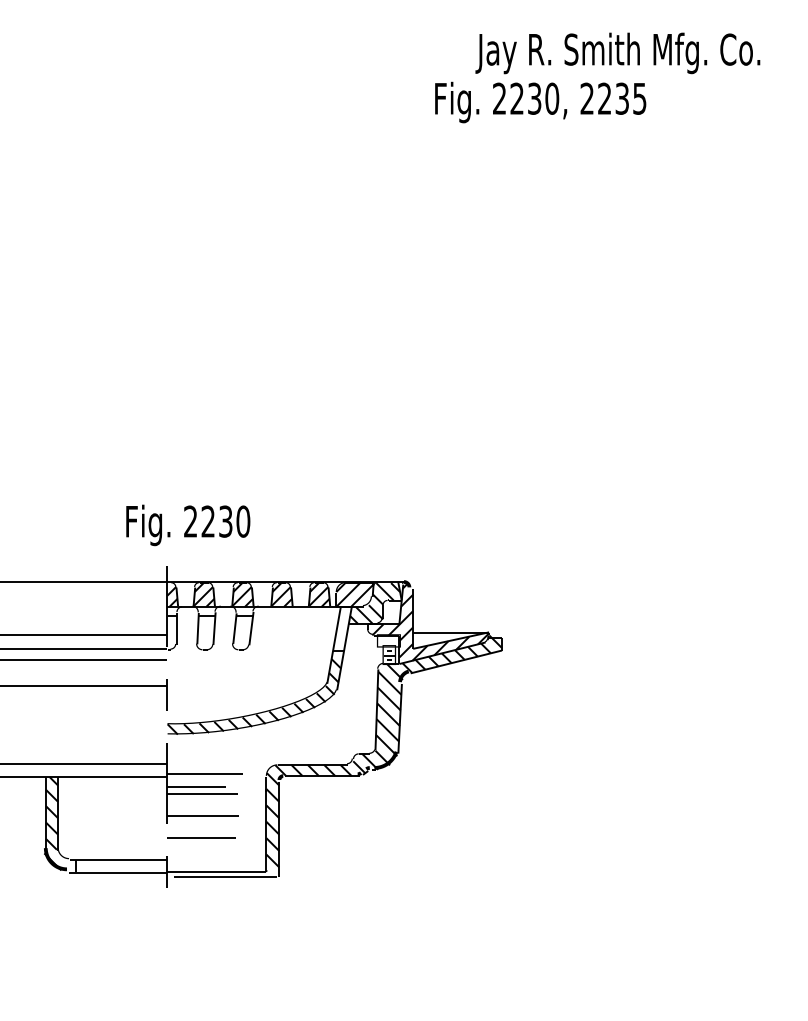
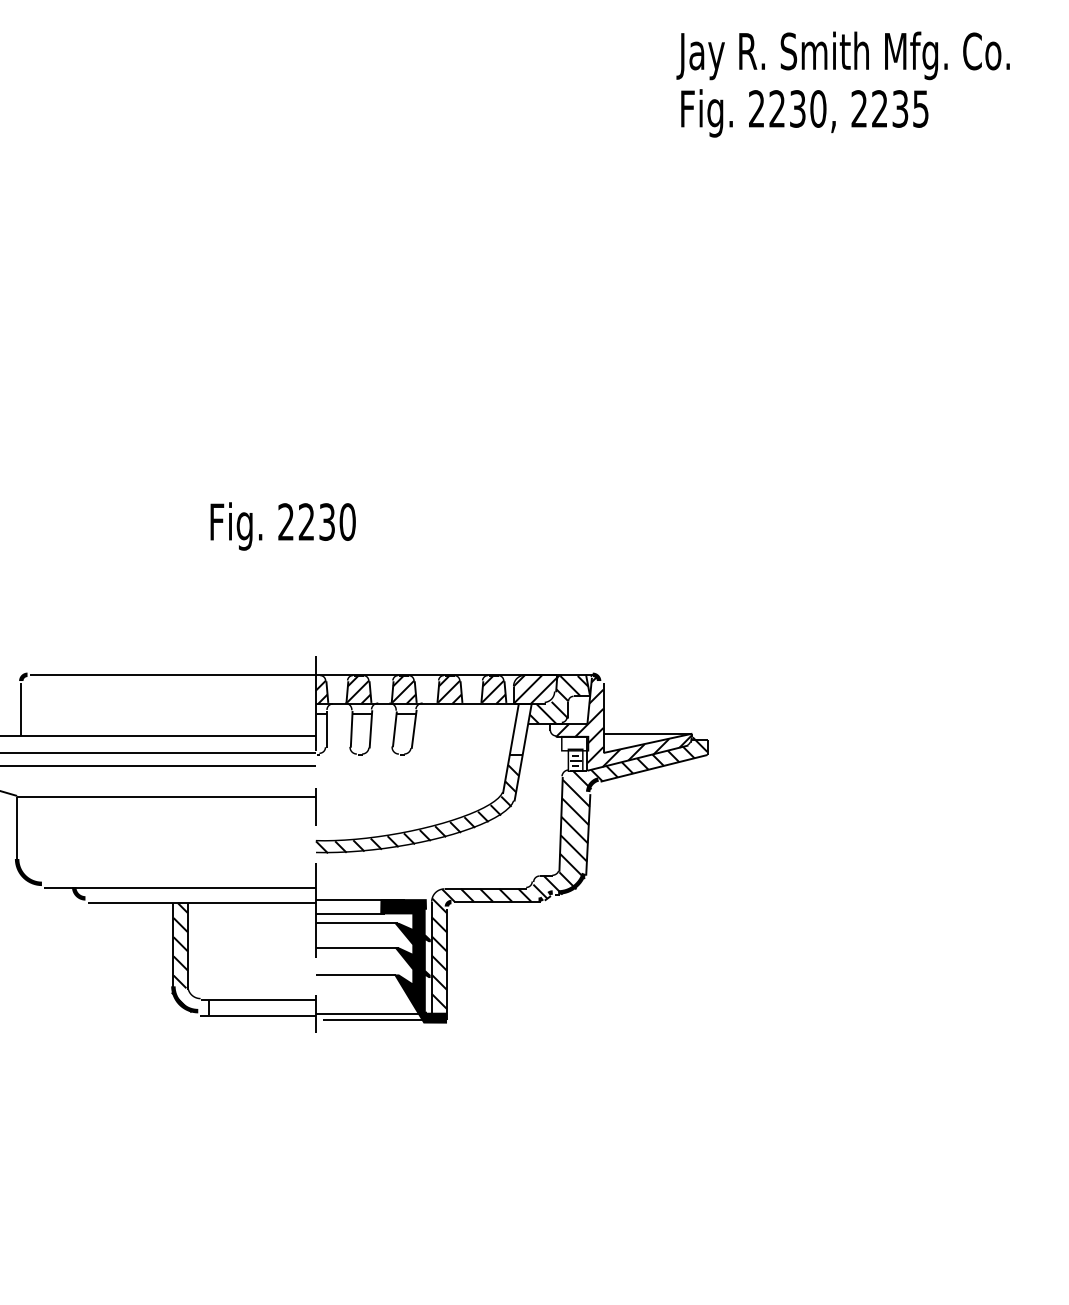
text: (540, 102) -> (804, 113), moved
text: (187, 525) -> (282, 526), moved
fill: (250, 826) -> (413, 961), added

